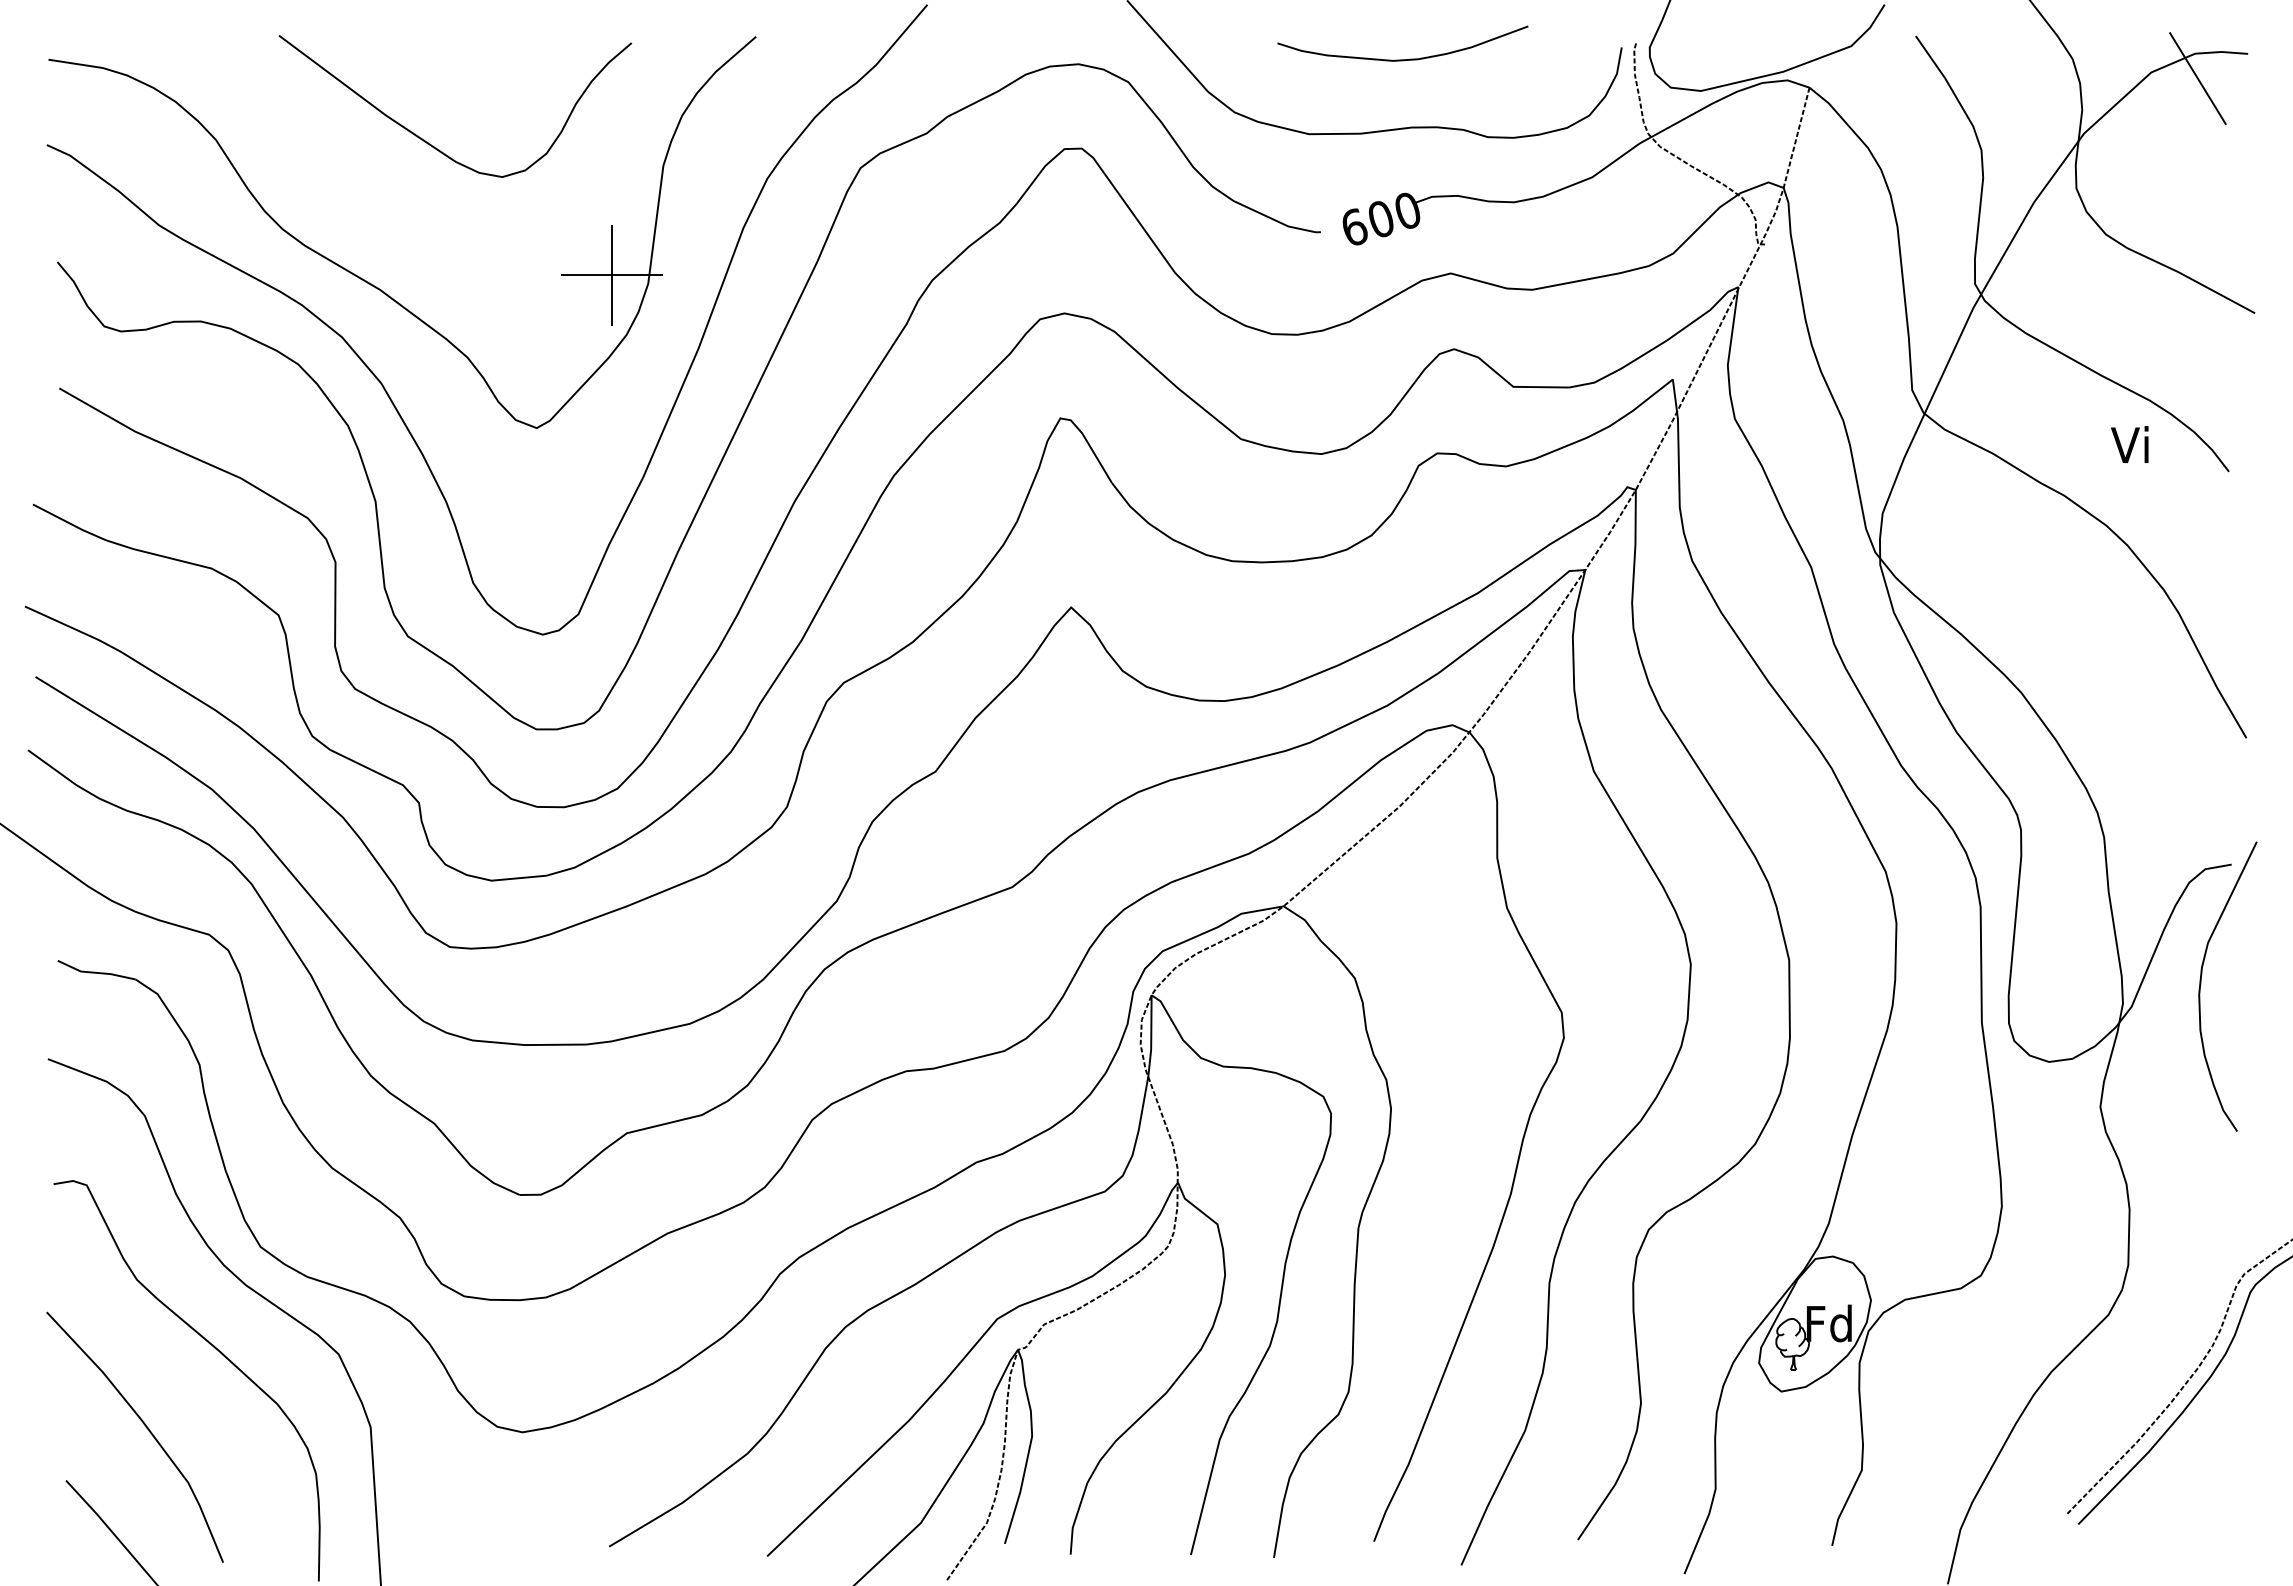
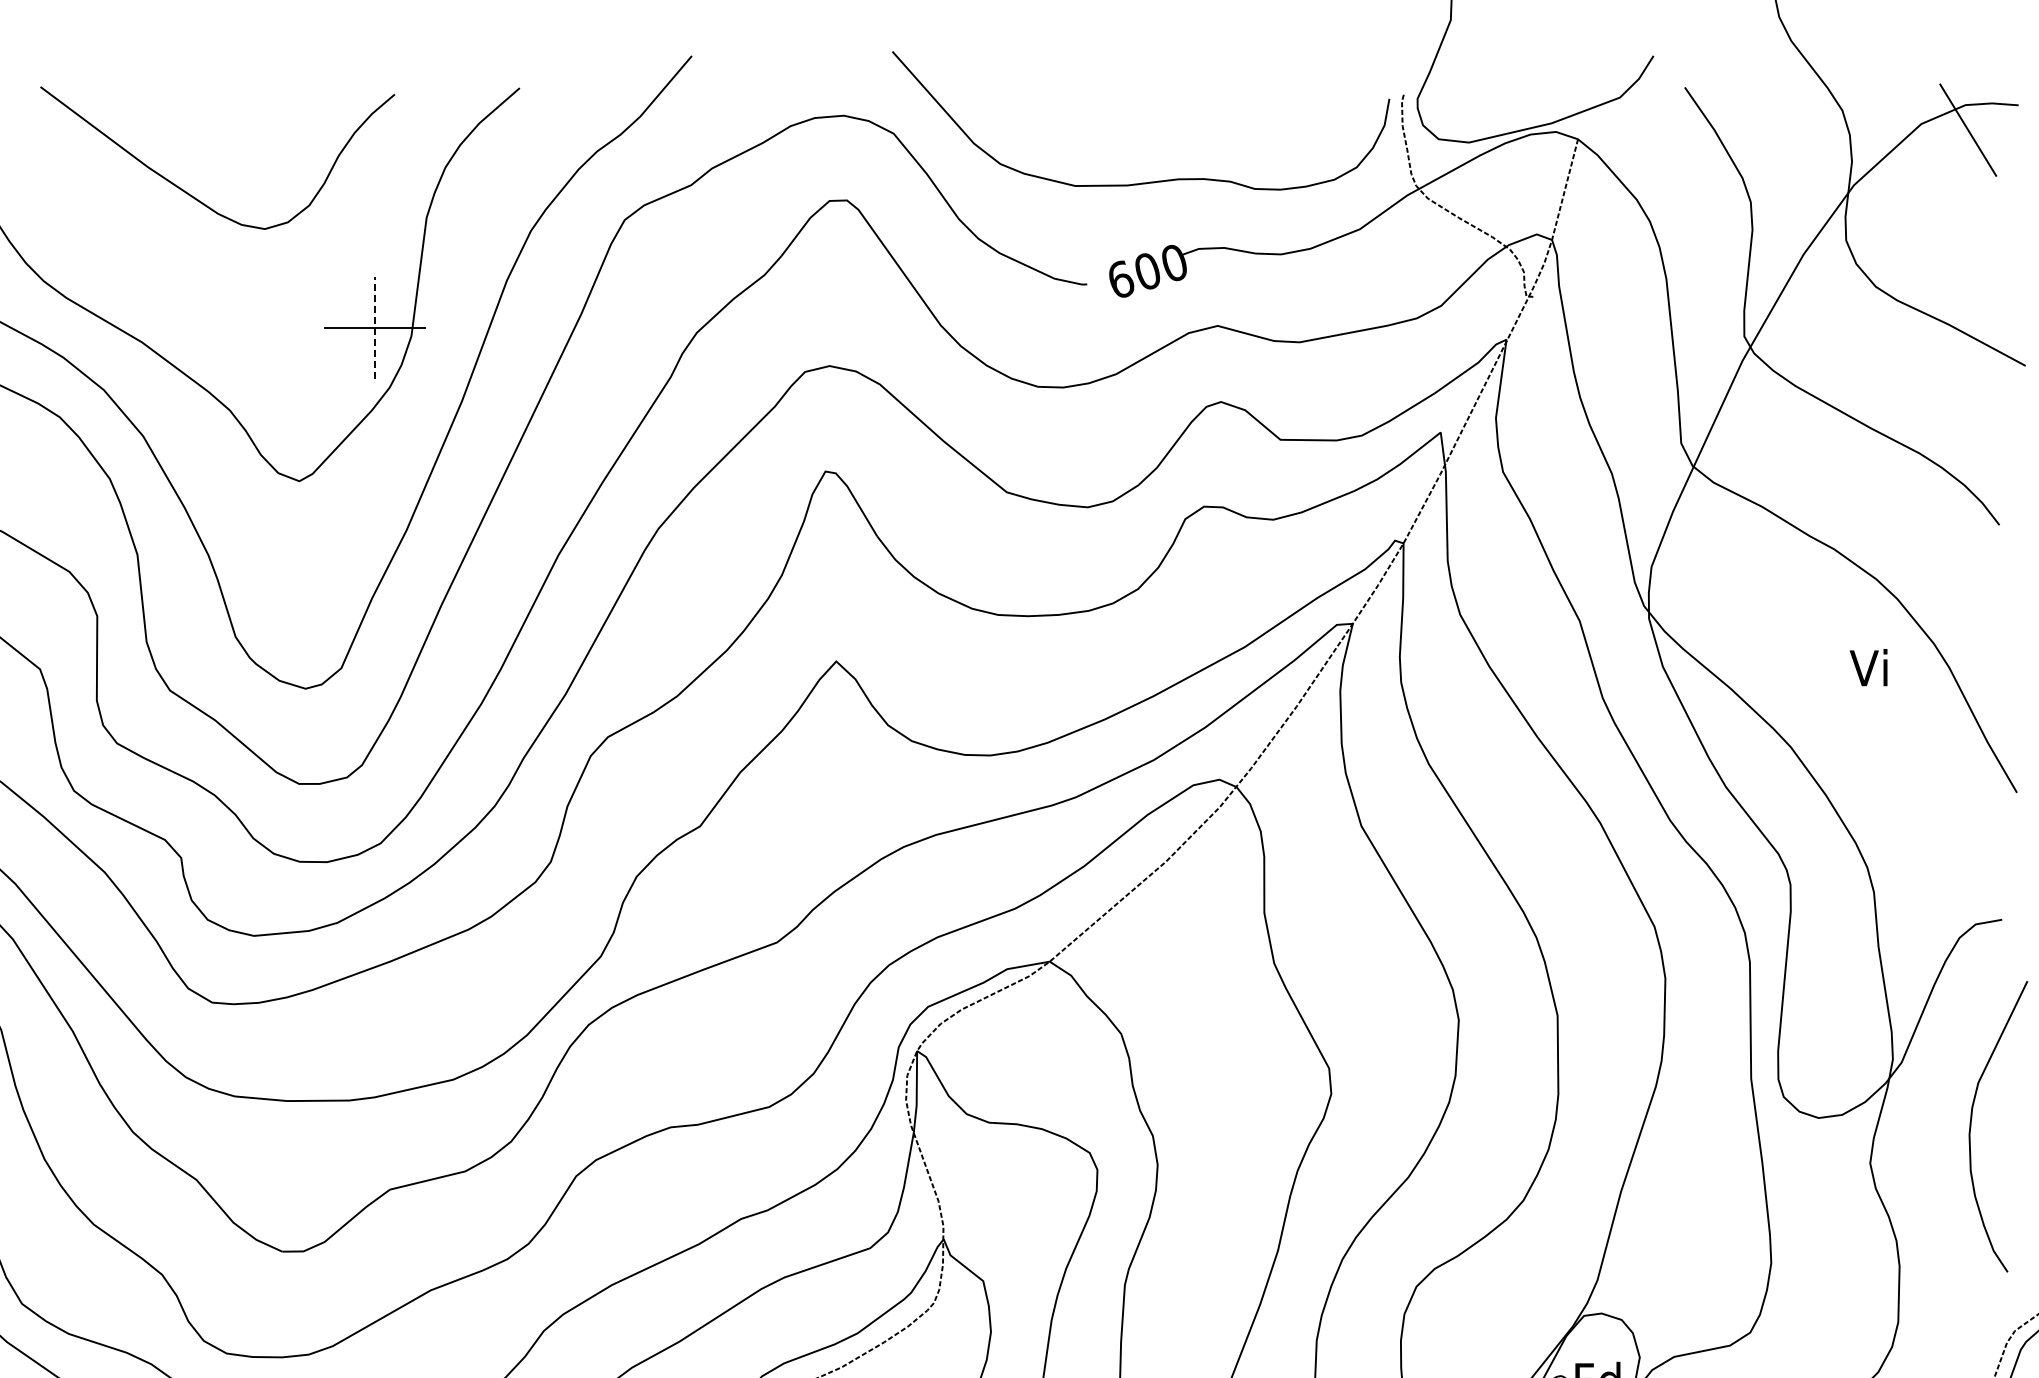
curve: (1402, 59) -> (1169, 110), removed
line: (611, 275) -> (374, 327), solid -> dashed
text: (2129, 444) -> (1868, 667), moved
curve: (2201, 984) -> (1971, 1124), moved

